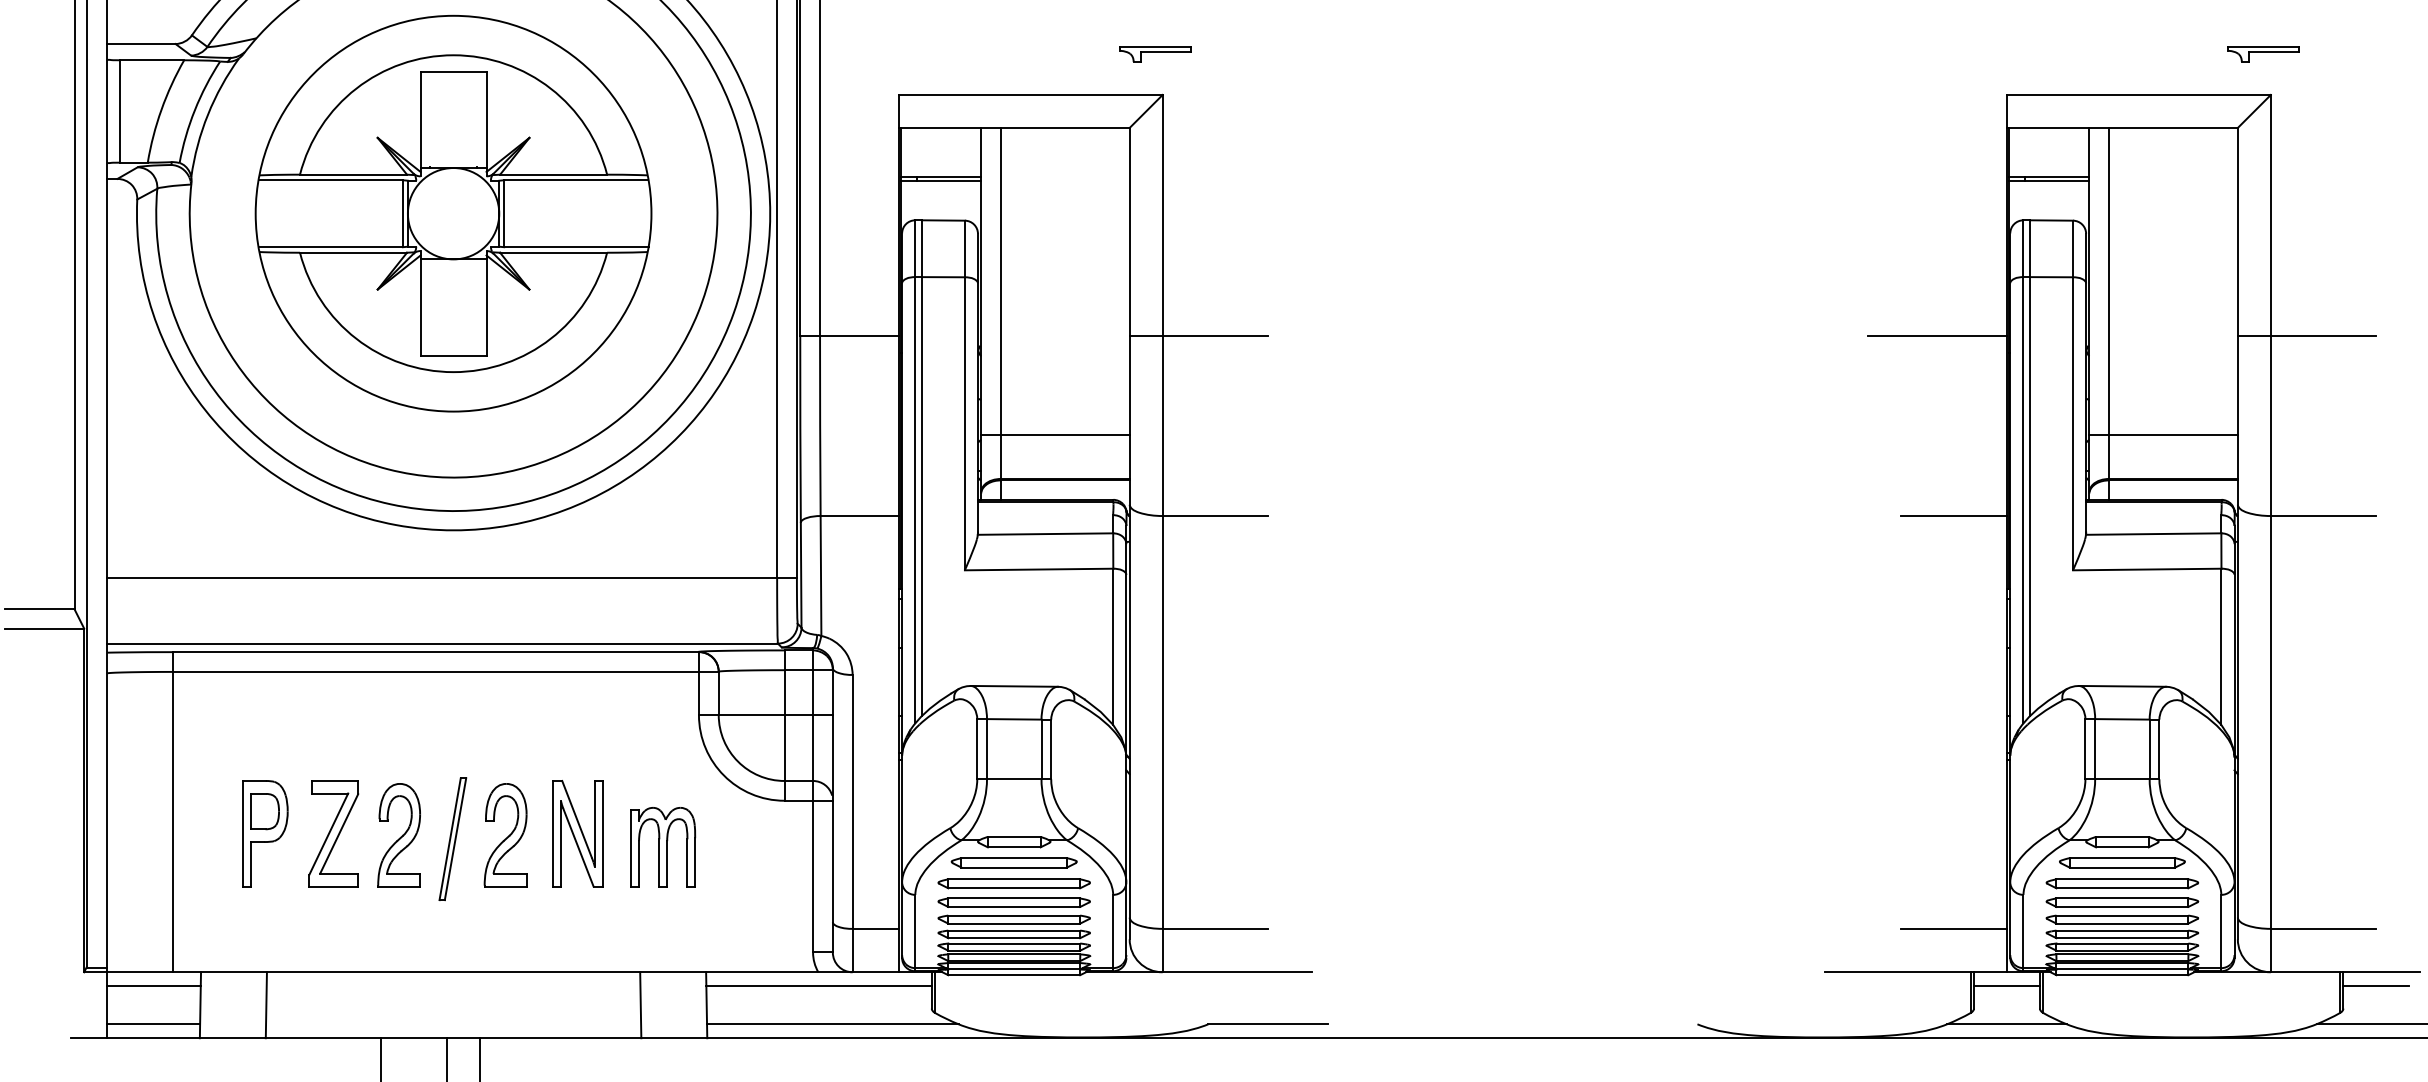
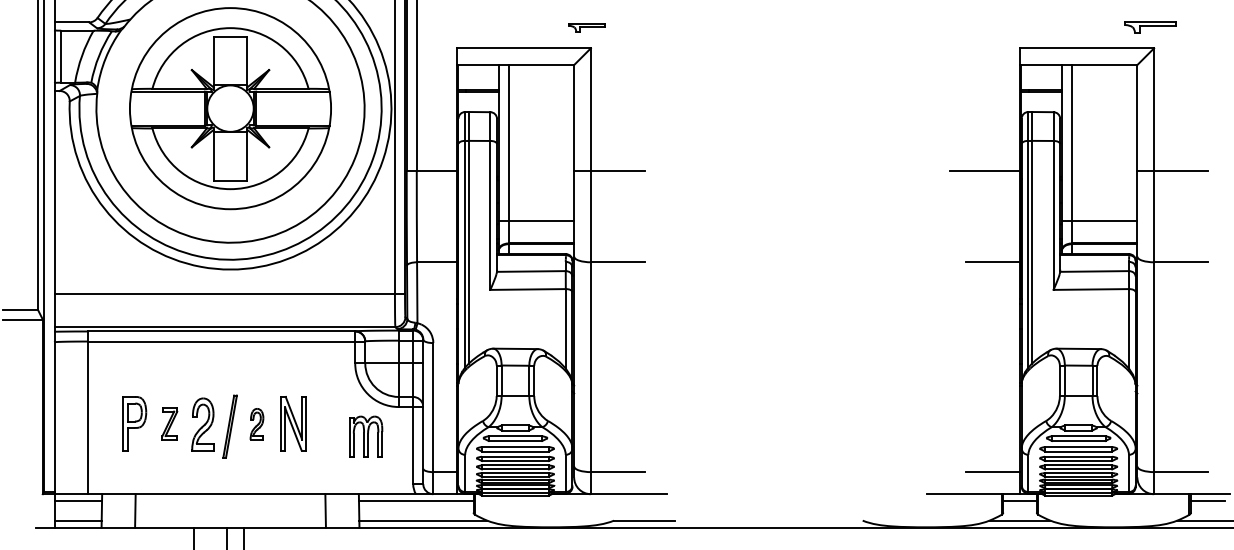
part: (2263, 54) -> (1150, 27), size x1.4
part: (333, 833) -> (169, 423), size x0.6
part: (504, 835) -> (256, 424), size x0.6
part: (664, 846) -> (366, 436), moved

